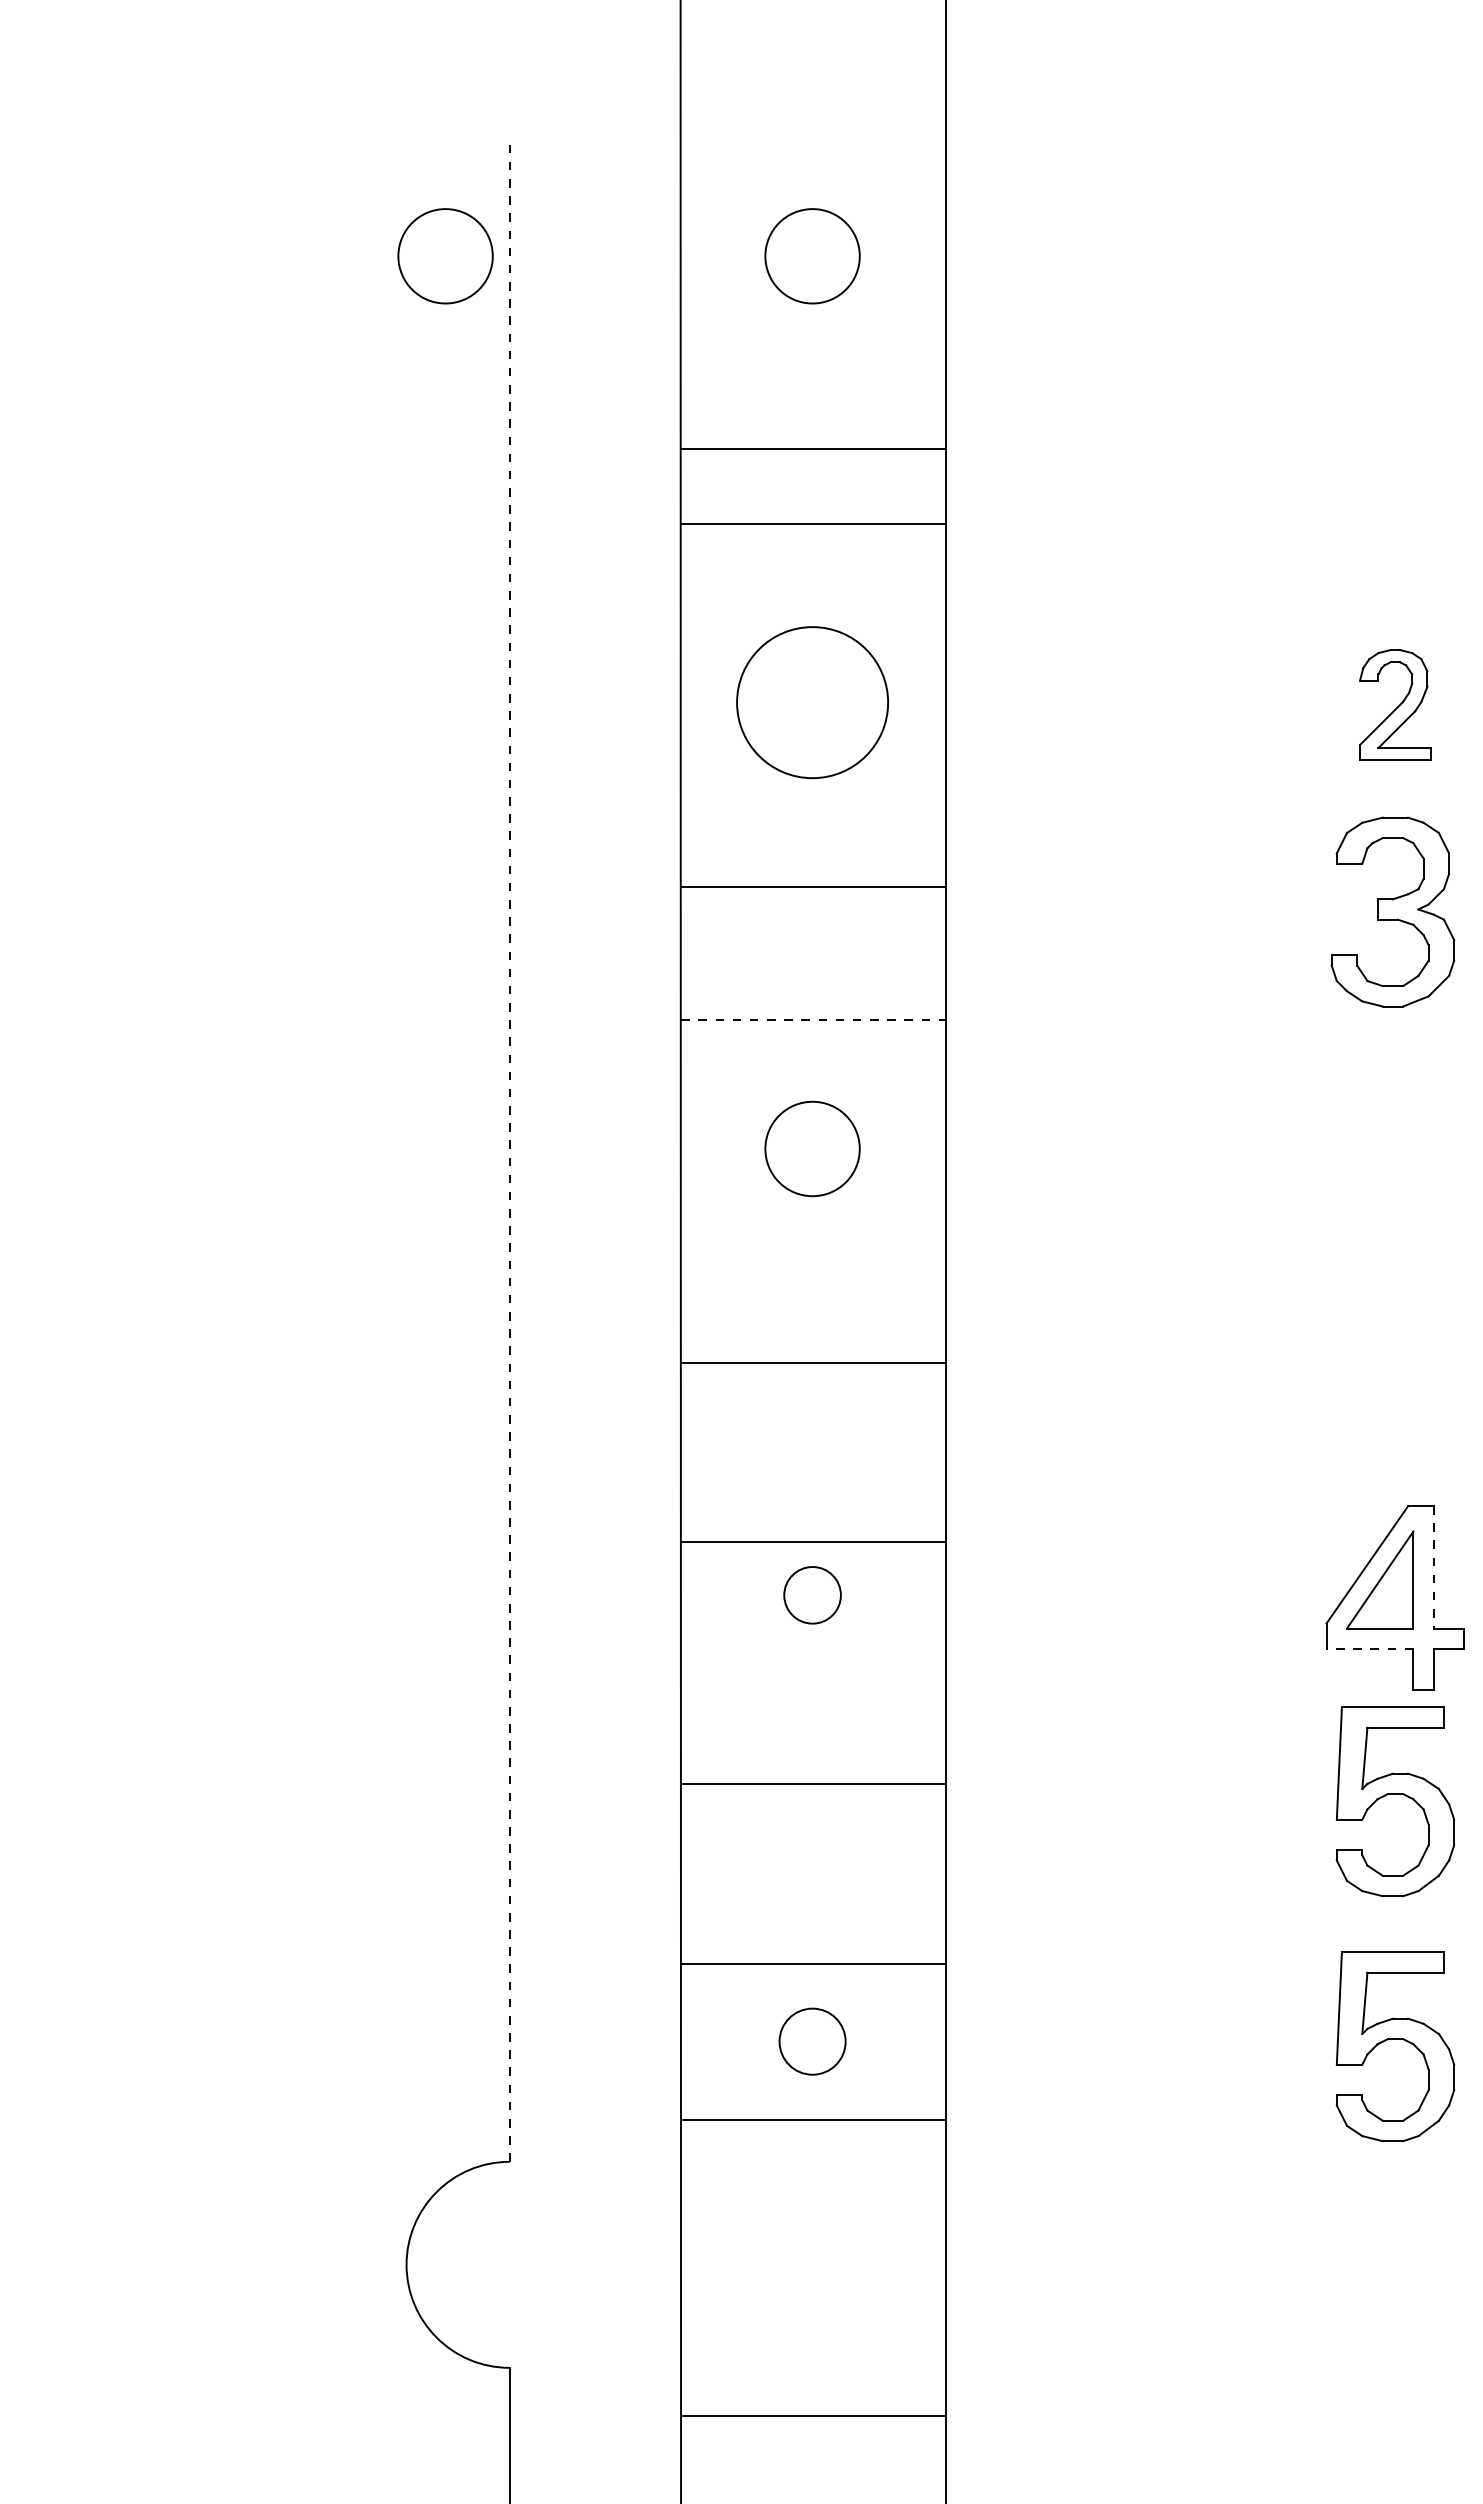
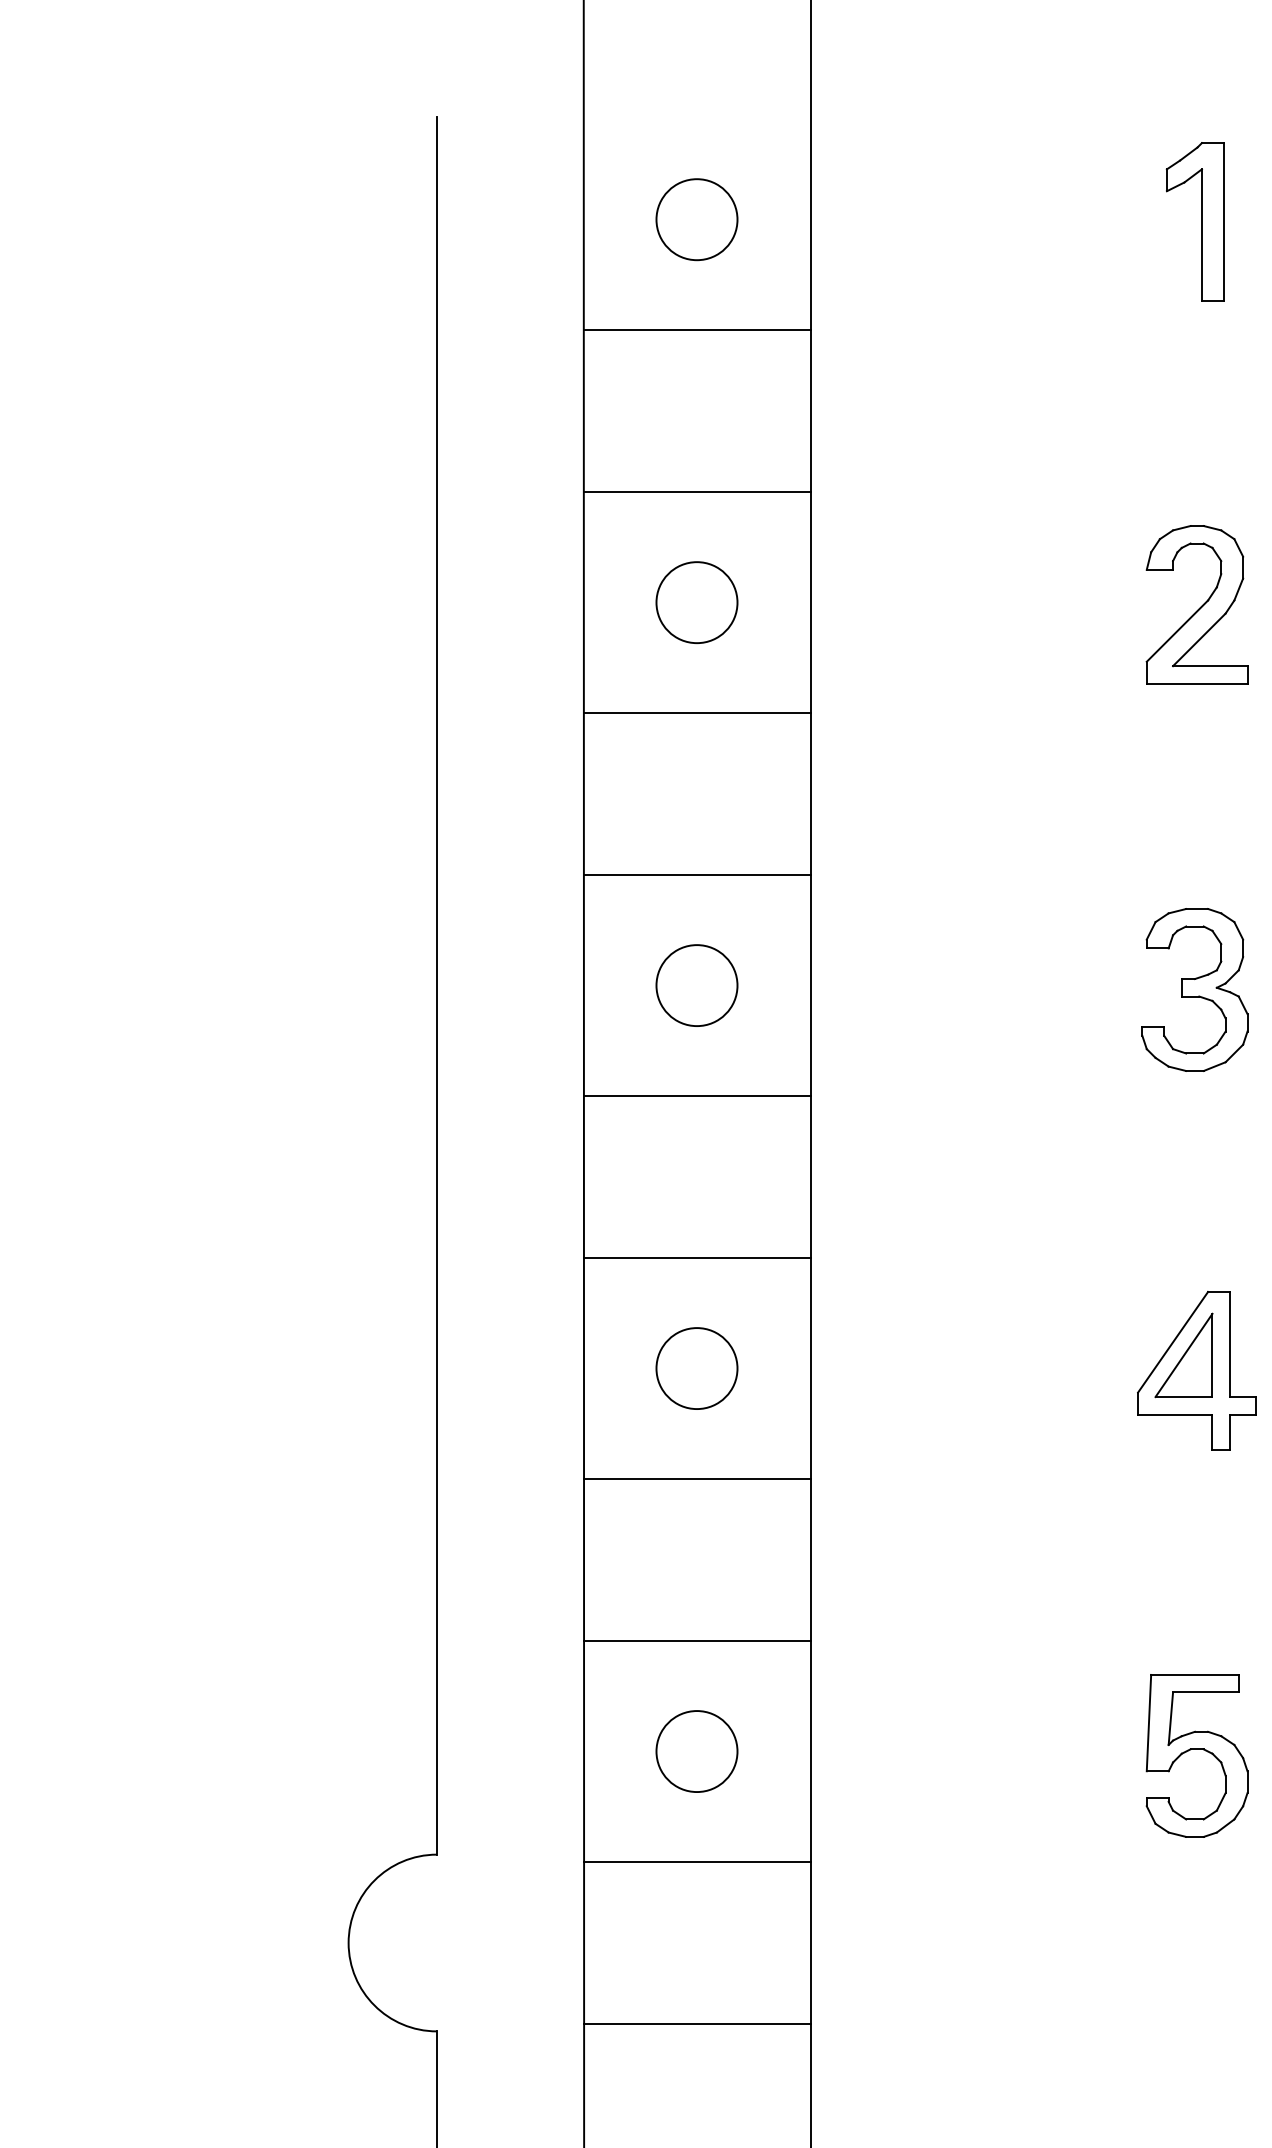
circle: (445, 256) -> (382, 219), removed
part: (1400, 258) -> (1201, 221), added
line: (813, 449) -> (697, 330), moved
line: (813, 523) -> (697, 491), moved
circle: (812, 702) -> (696, 602), size x0.62
part: (1394, 704) -> (1196, 604), size x1.67
line: (813, 887) -> (697, 713), moved
part: (1392, 911) -> (1194, 989), moved
line: (813, 1020) -> (697, 875), dashed -> solid
line: (509, 1148) -> (436, 985), dashed -> solid
line: (813, 1362) -> (697, 1095), moved
line: (813, 1541) -> (697, 1258), moved
line: (1433, 1567) -> (1229, 1344), dashed -> solid
circle: (812, 1595) -> (696, 1368), size x1.67
line: (1369, 1648) -> (1174, 1414), dashed -> solid
line: (813, 1784) -> (697, 1479), moved
part: (1395, 1794) -> (1197, 1539), removed
line: (813, 1963) -> (697, 1640), moved
circle: (812, 2041) -> (696, 1751), size x1.43
line: (813, 2120) -> (697, 1862), moved
line: (813, 2416) -> (697, 2024), moved

